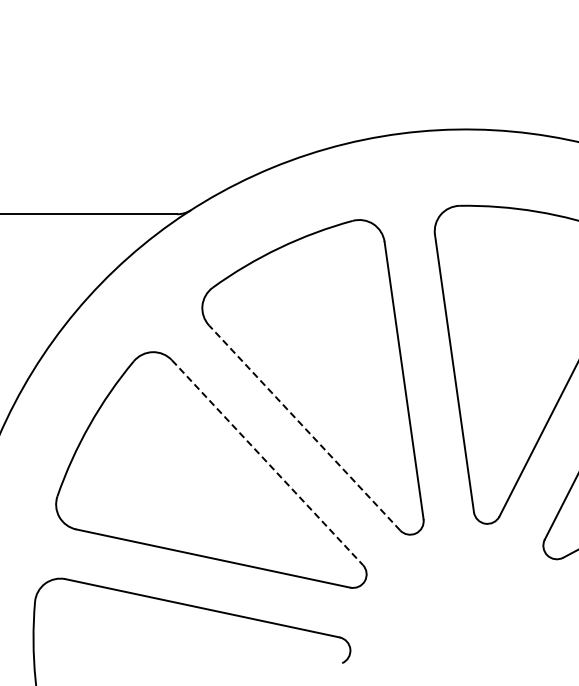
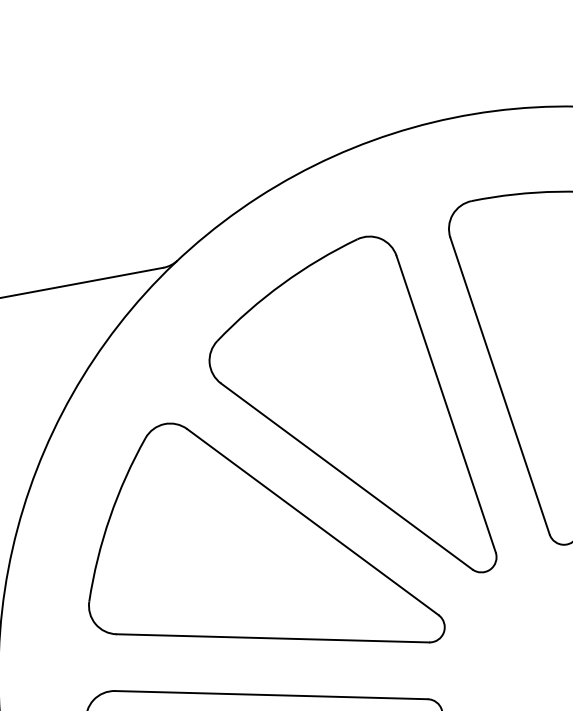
line: (304, 427) -> (346, 475), dashed -> solid
line: (267, 463) -> (313, 522), dashed -> solid

